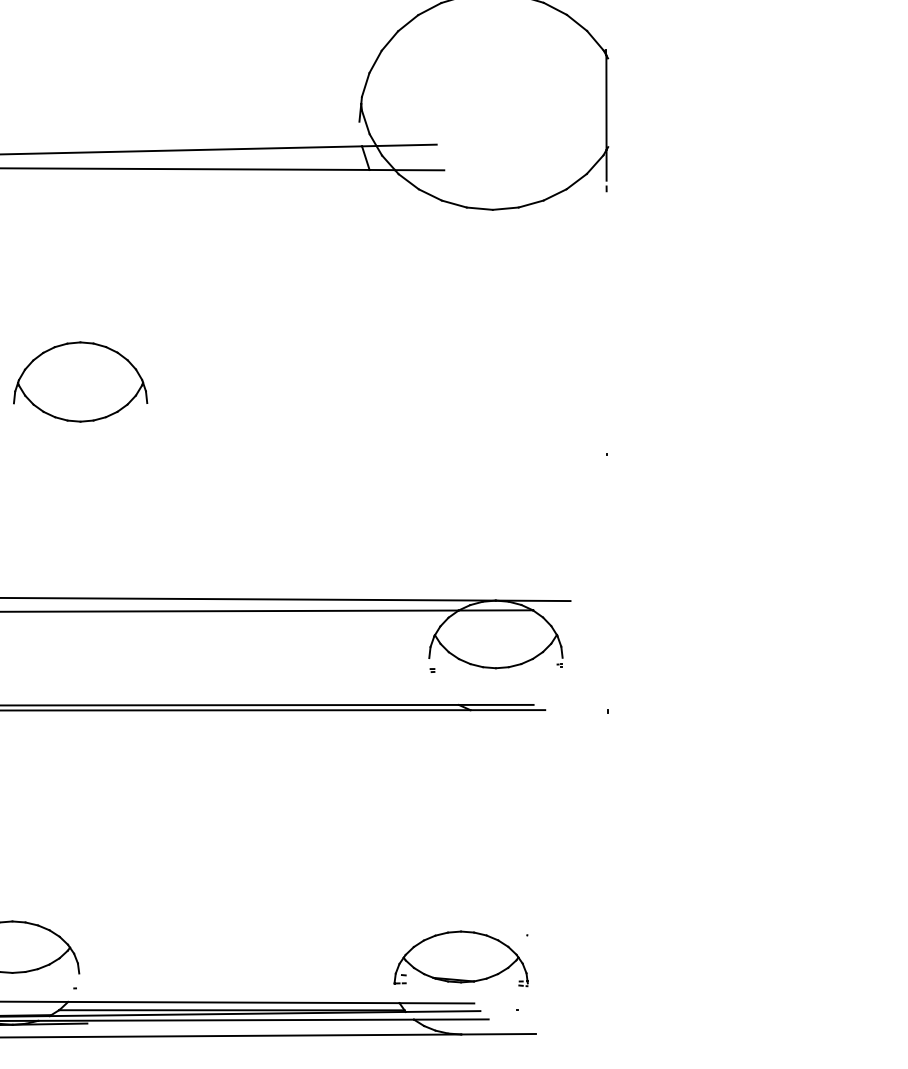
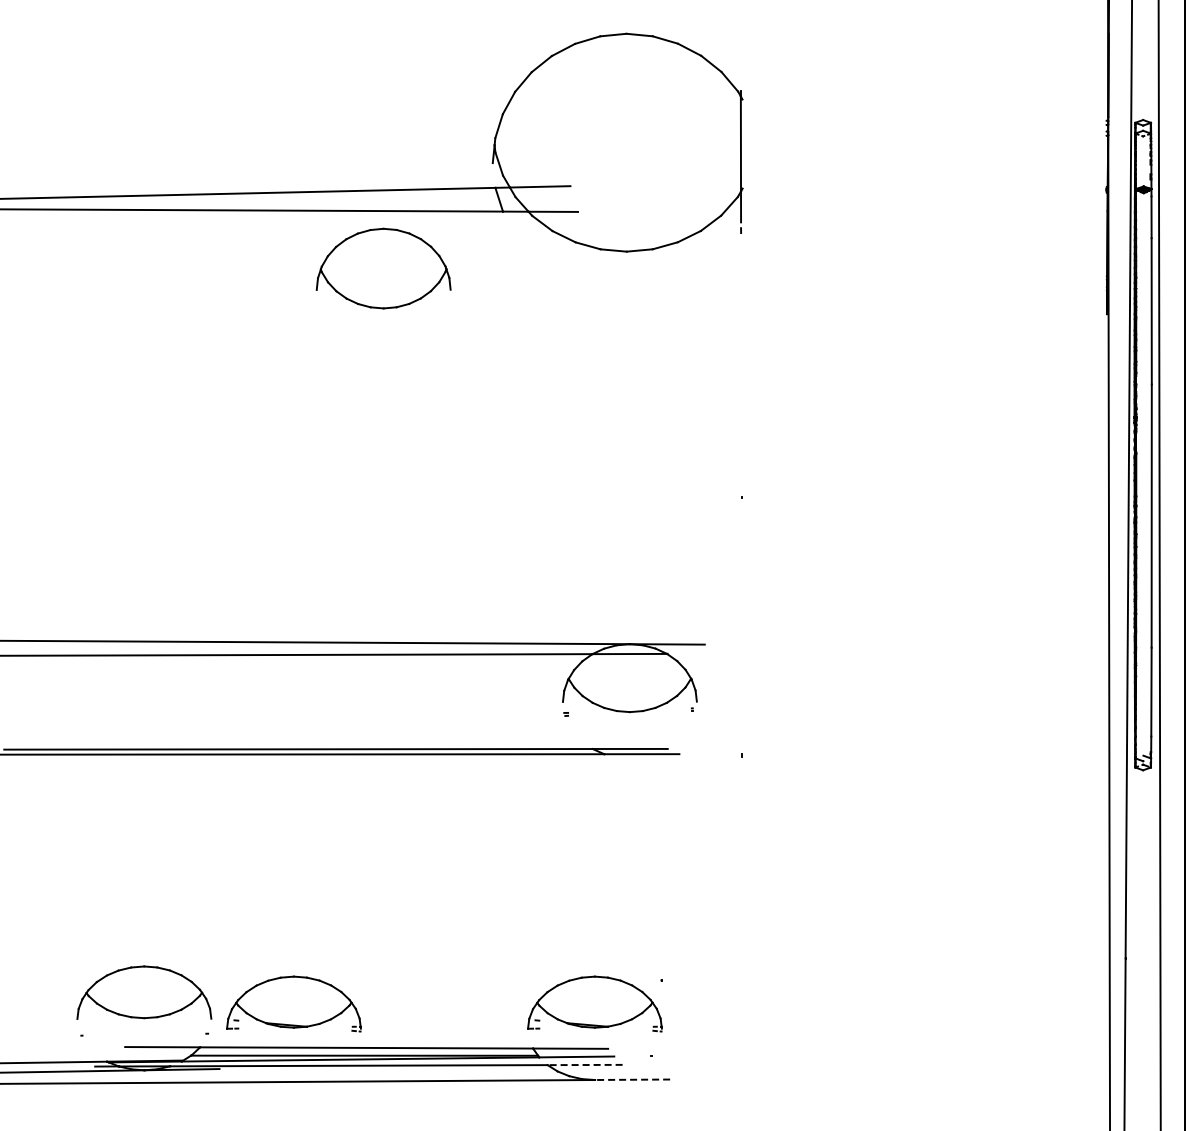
part: (80, 381) -> (383, 268), moved
part: (161, 958) -> (293, 1003), added
line: (451, 1020) -> (585, 1065), solid -> dashed
line: (498, 1033) -> (632, 1079), solid -> dashed

